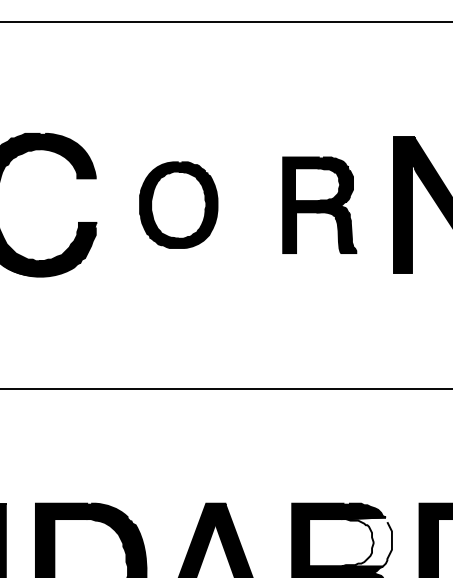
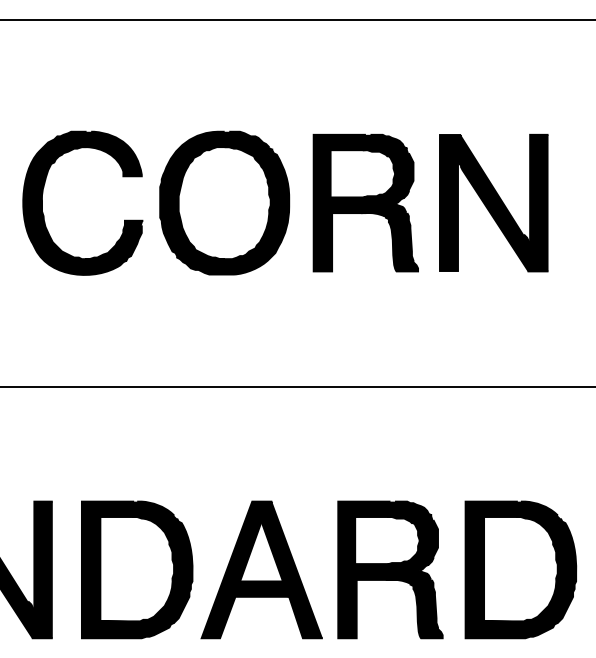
part: (178, 204) -> (224, 202), size x1.67
part: (319, 205) -> (365, 203), size x1.43
fill: (350, 541) -> (396, 539), added

